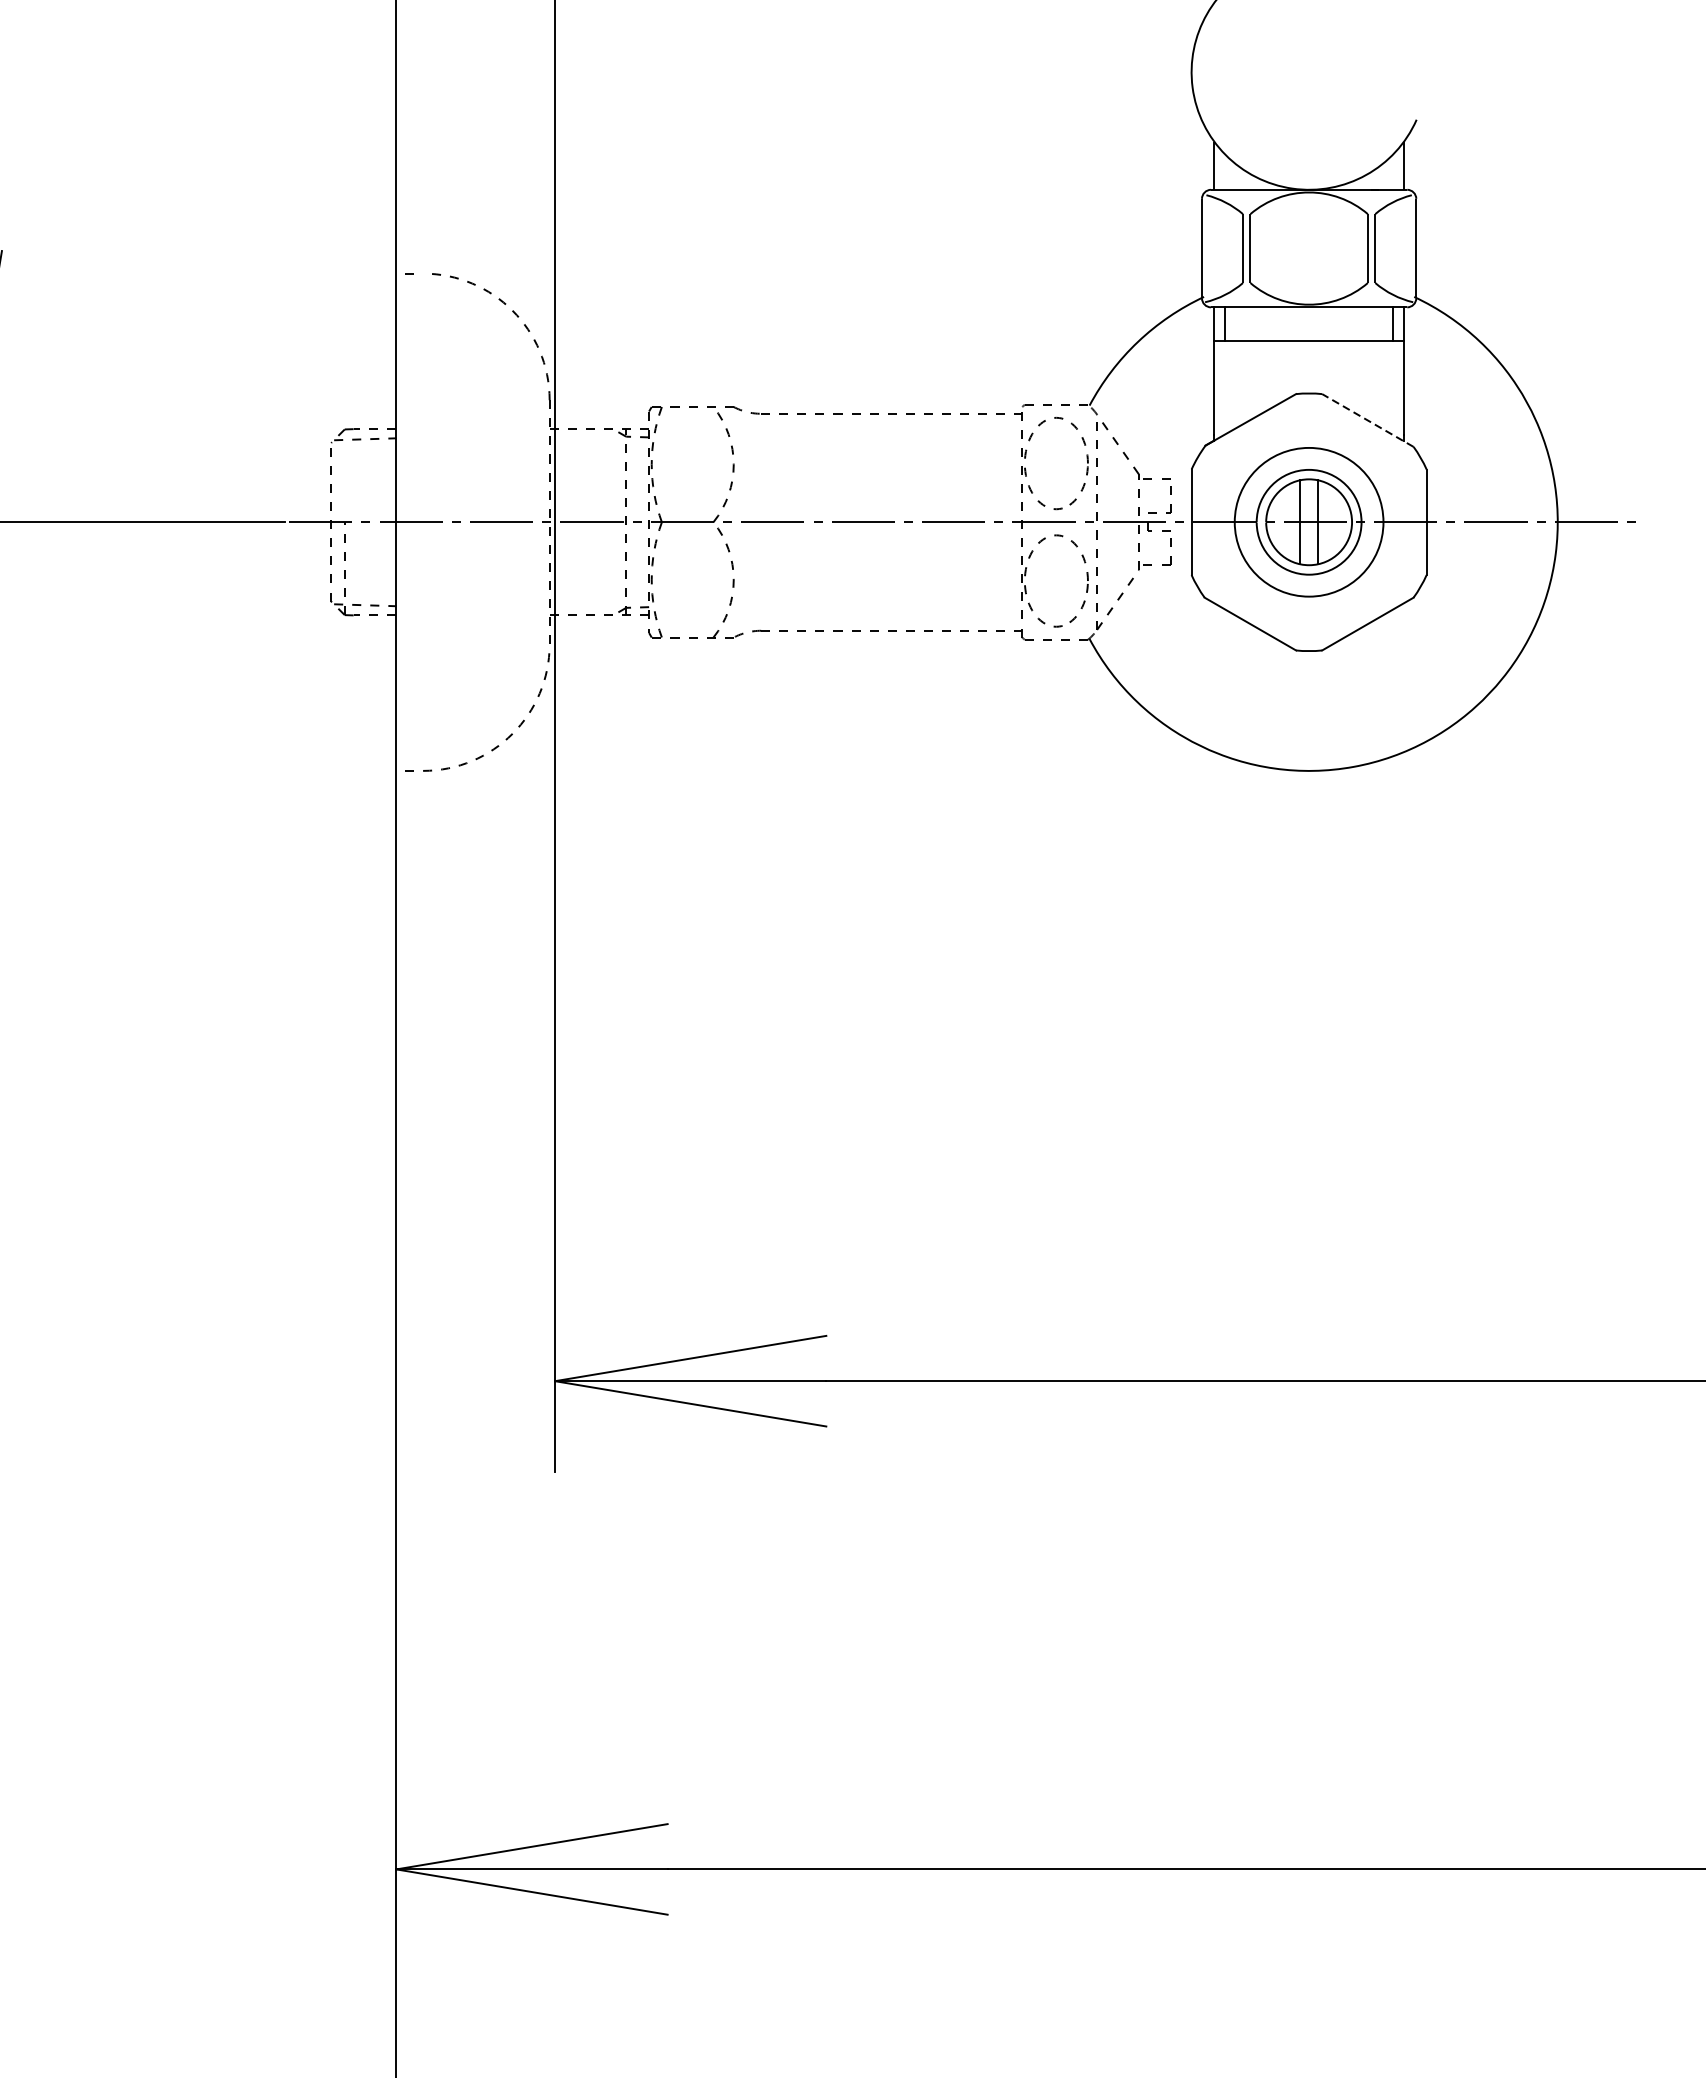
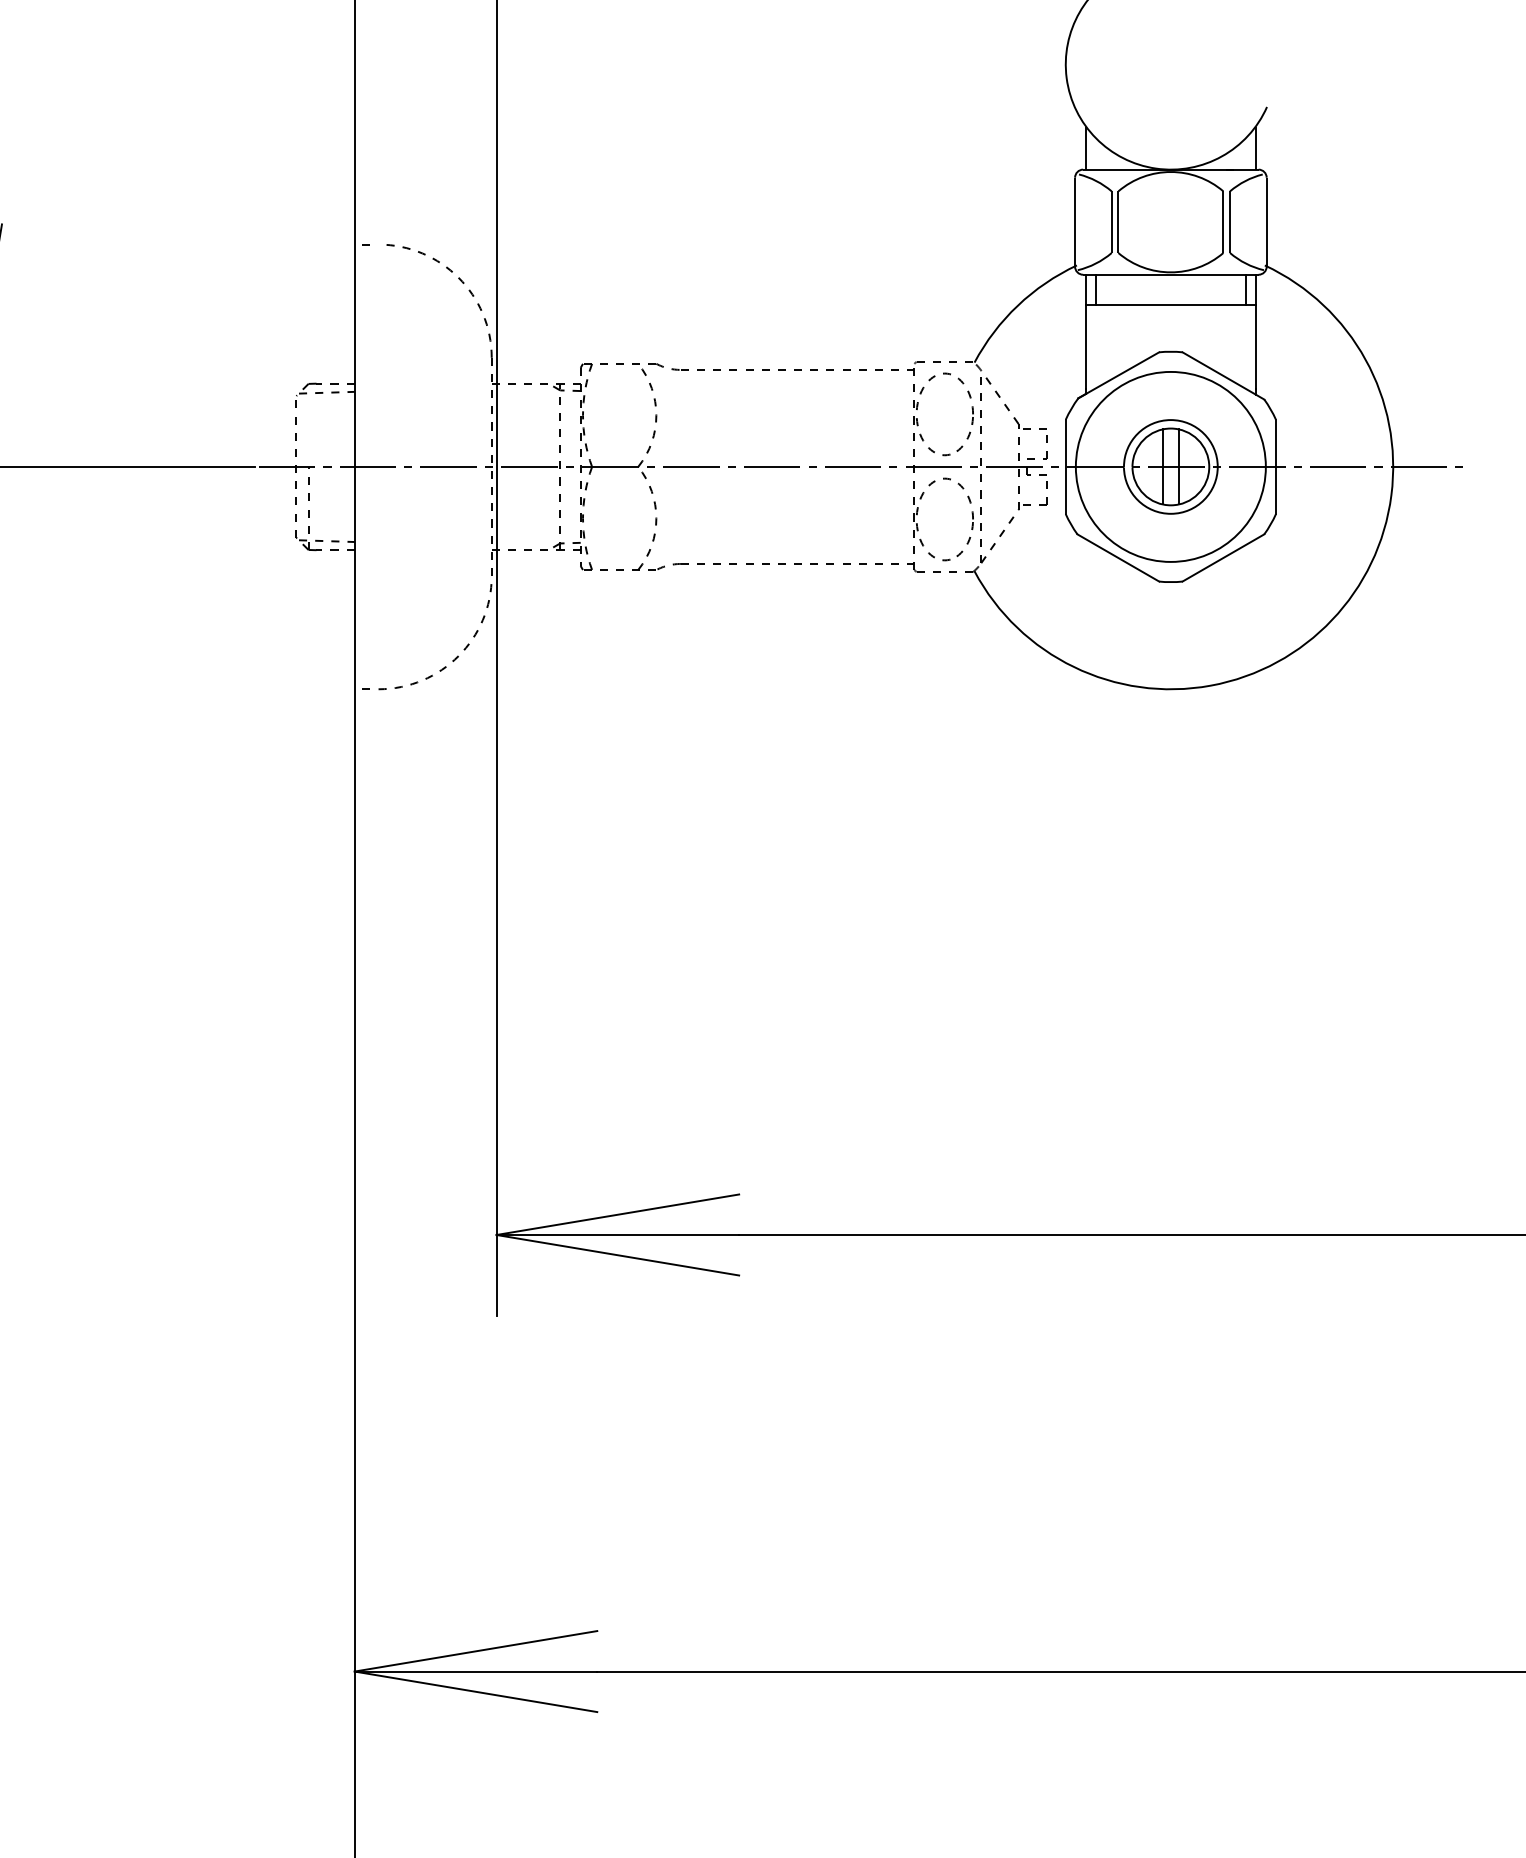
line: (1367, 420) -> (1223, 375), dashed -> solid
circle: (1308, 521) -> (1170, 466), size x1.43

